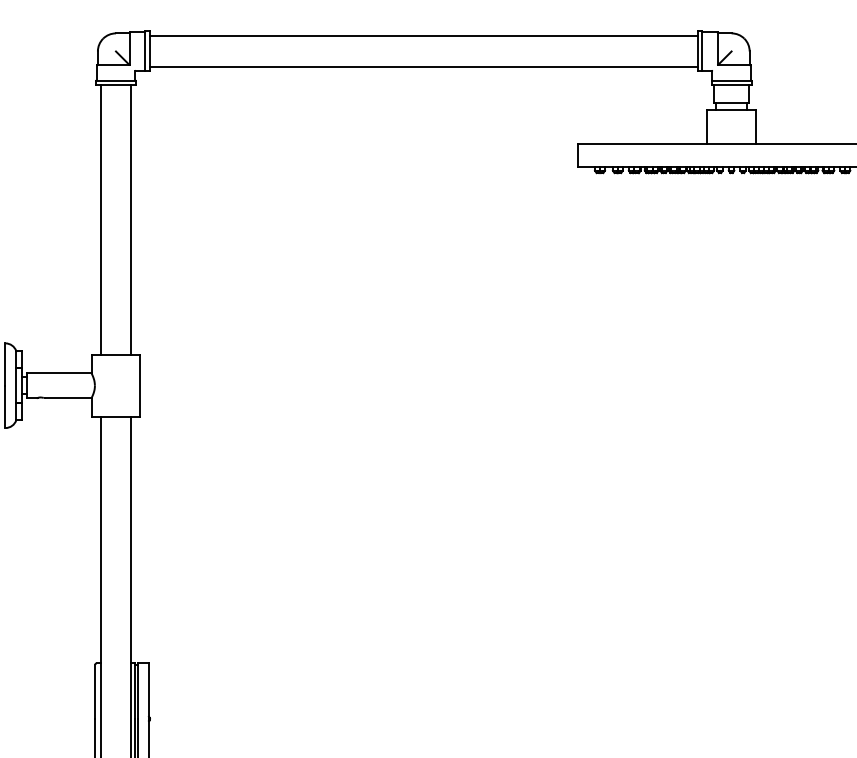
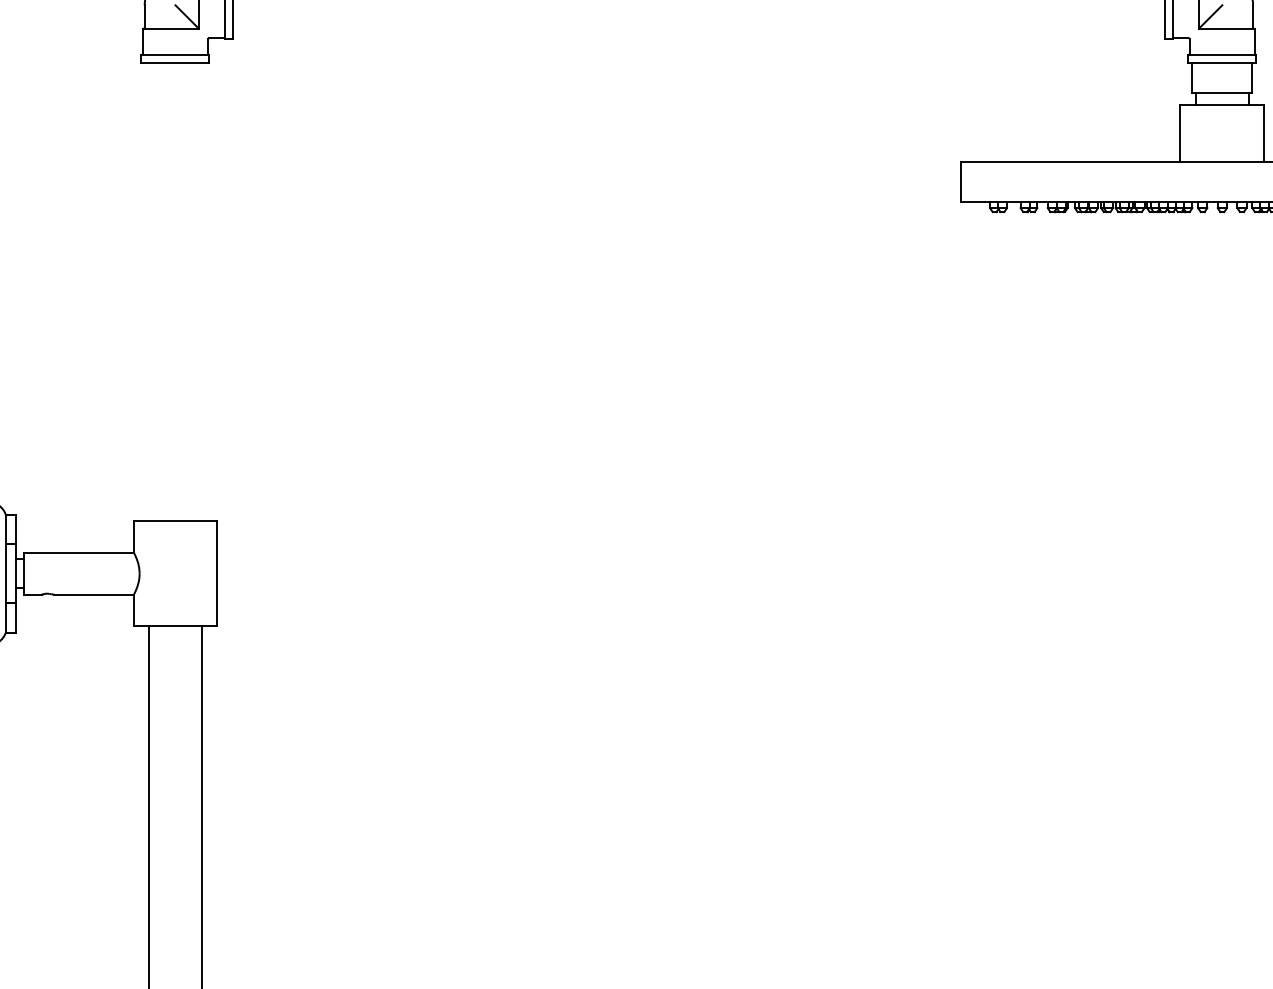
line: (423, 66) -> (698, 30), removed
line: (100, 219) -> (149, 291), removed
line: (131, 219) -> (201, 291), removed

